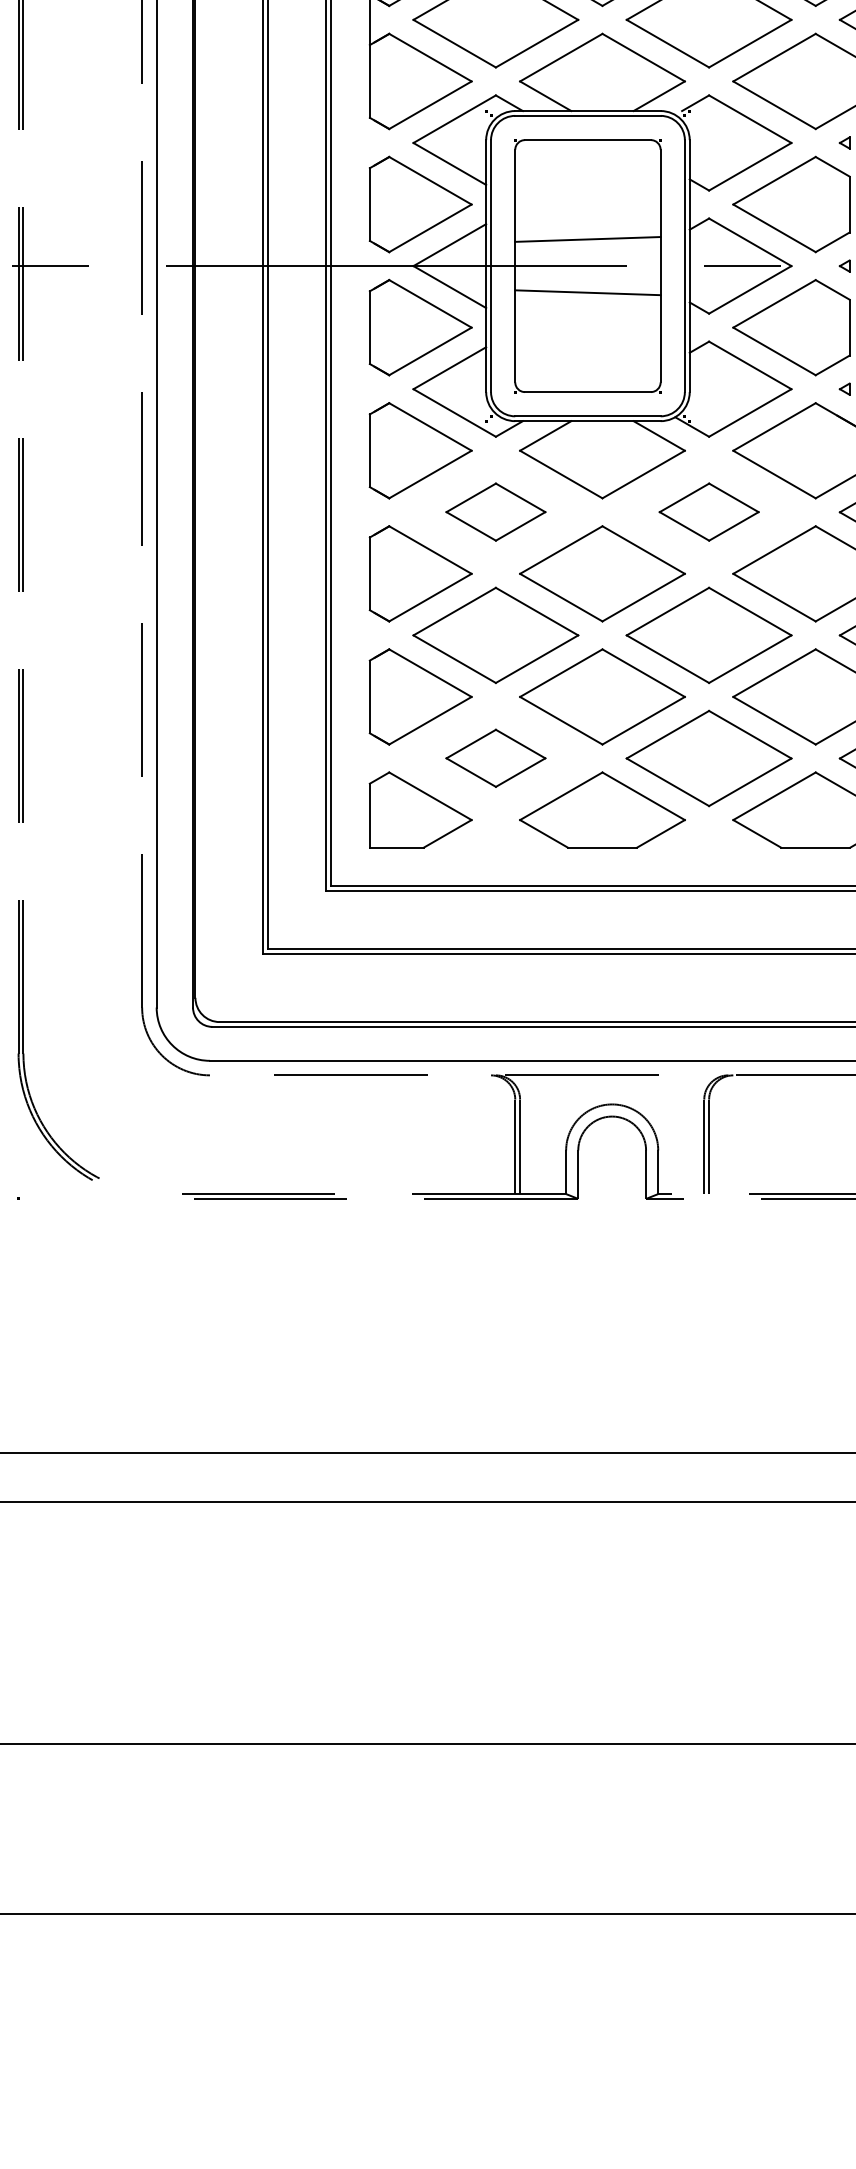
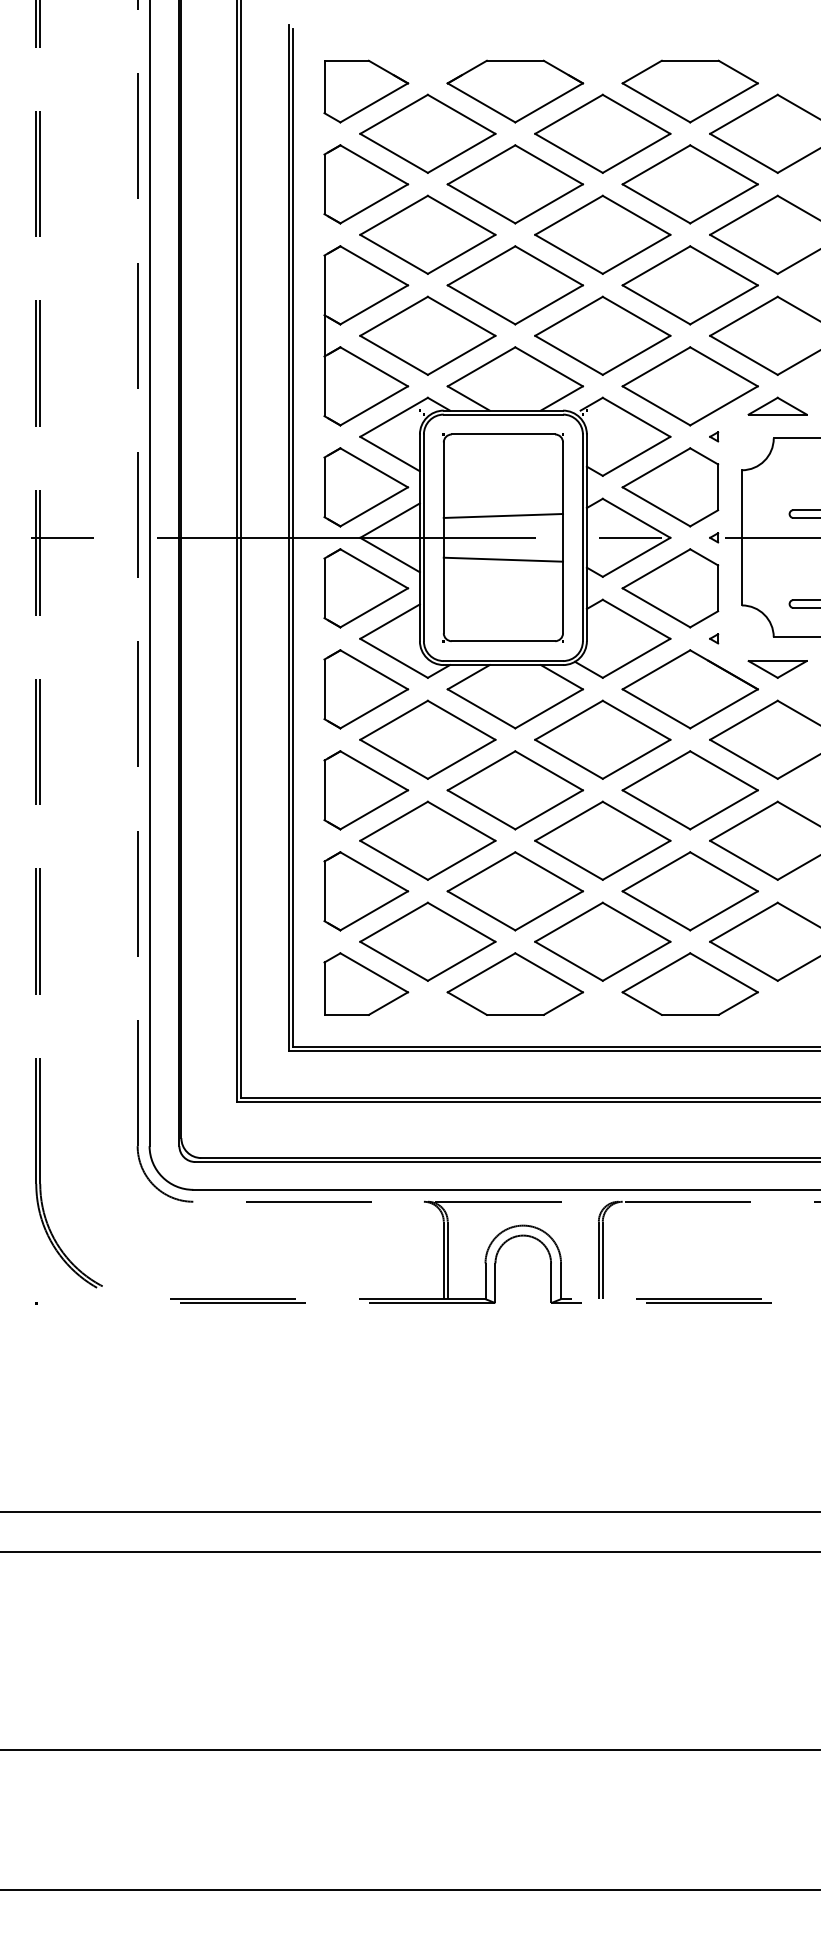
part: (495, 511) -> (427, 739), size x1.67
part: (708, 511) -> (602, 739), size x1.67
part: (495, 758) -> (427, 941), size x1.67

